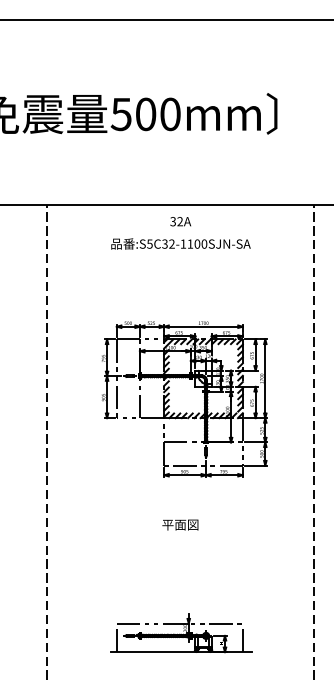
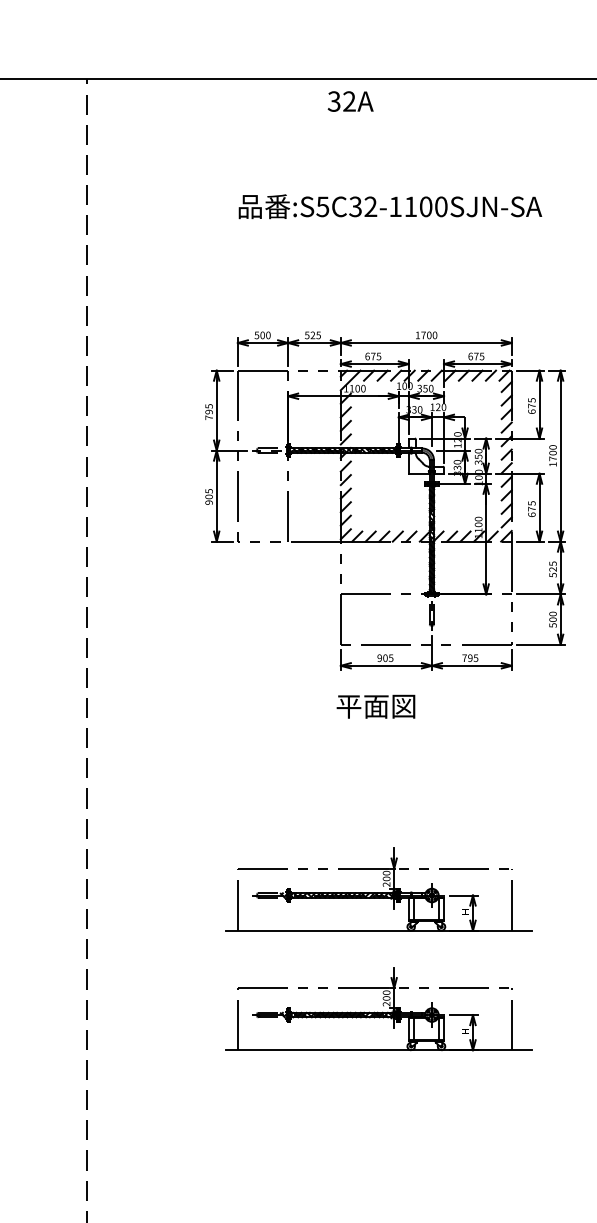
text: (180, 221) -> (350, 101), moved
text: (180, 243) -> (389, 205), moved
text: (180, 524) -> (376, 705), moved
part: (181, 578) -> (378, 890), added

